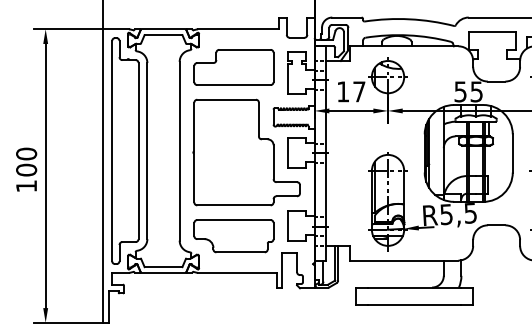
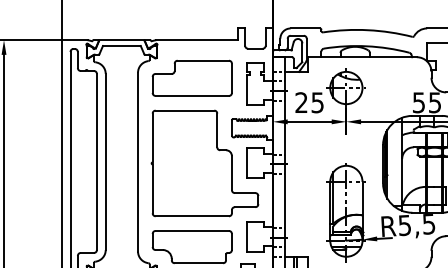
text: (351, 91) -> (309, 102), 17 -> 25

